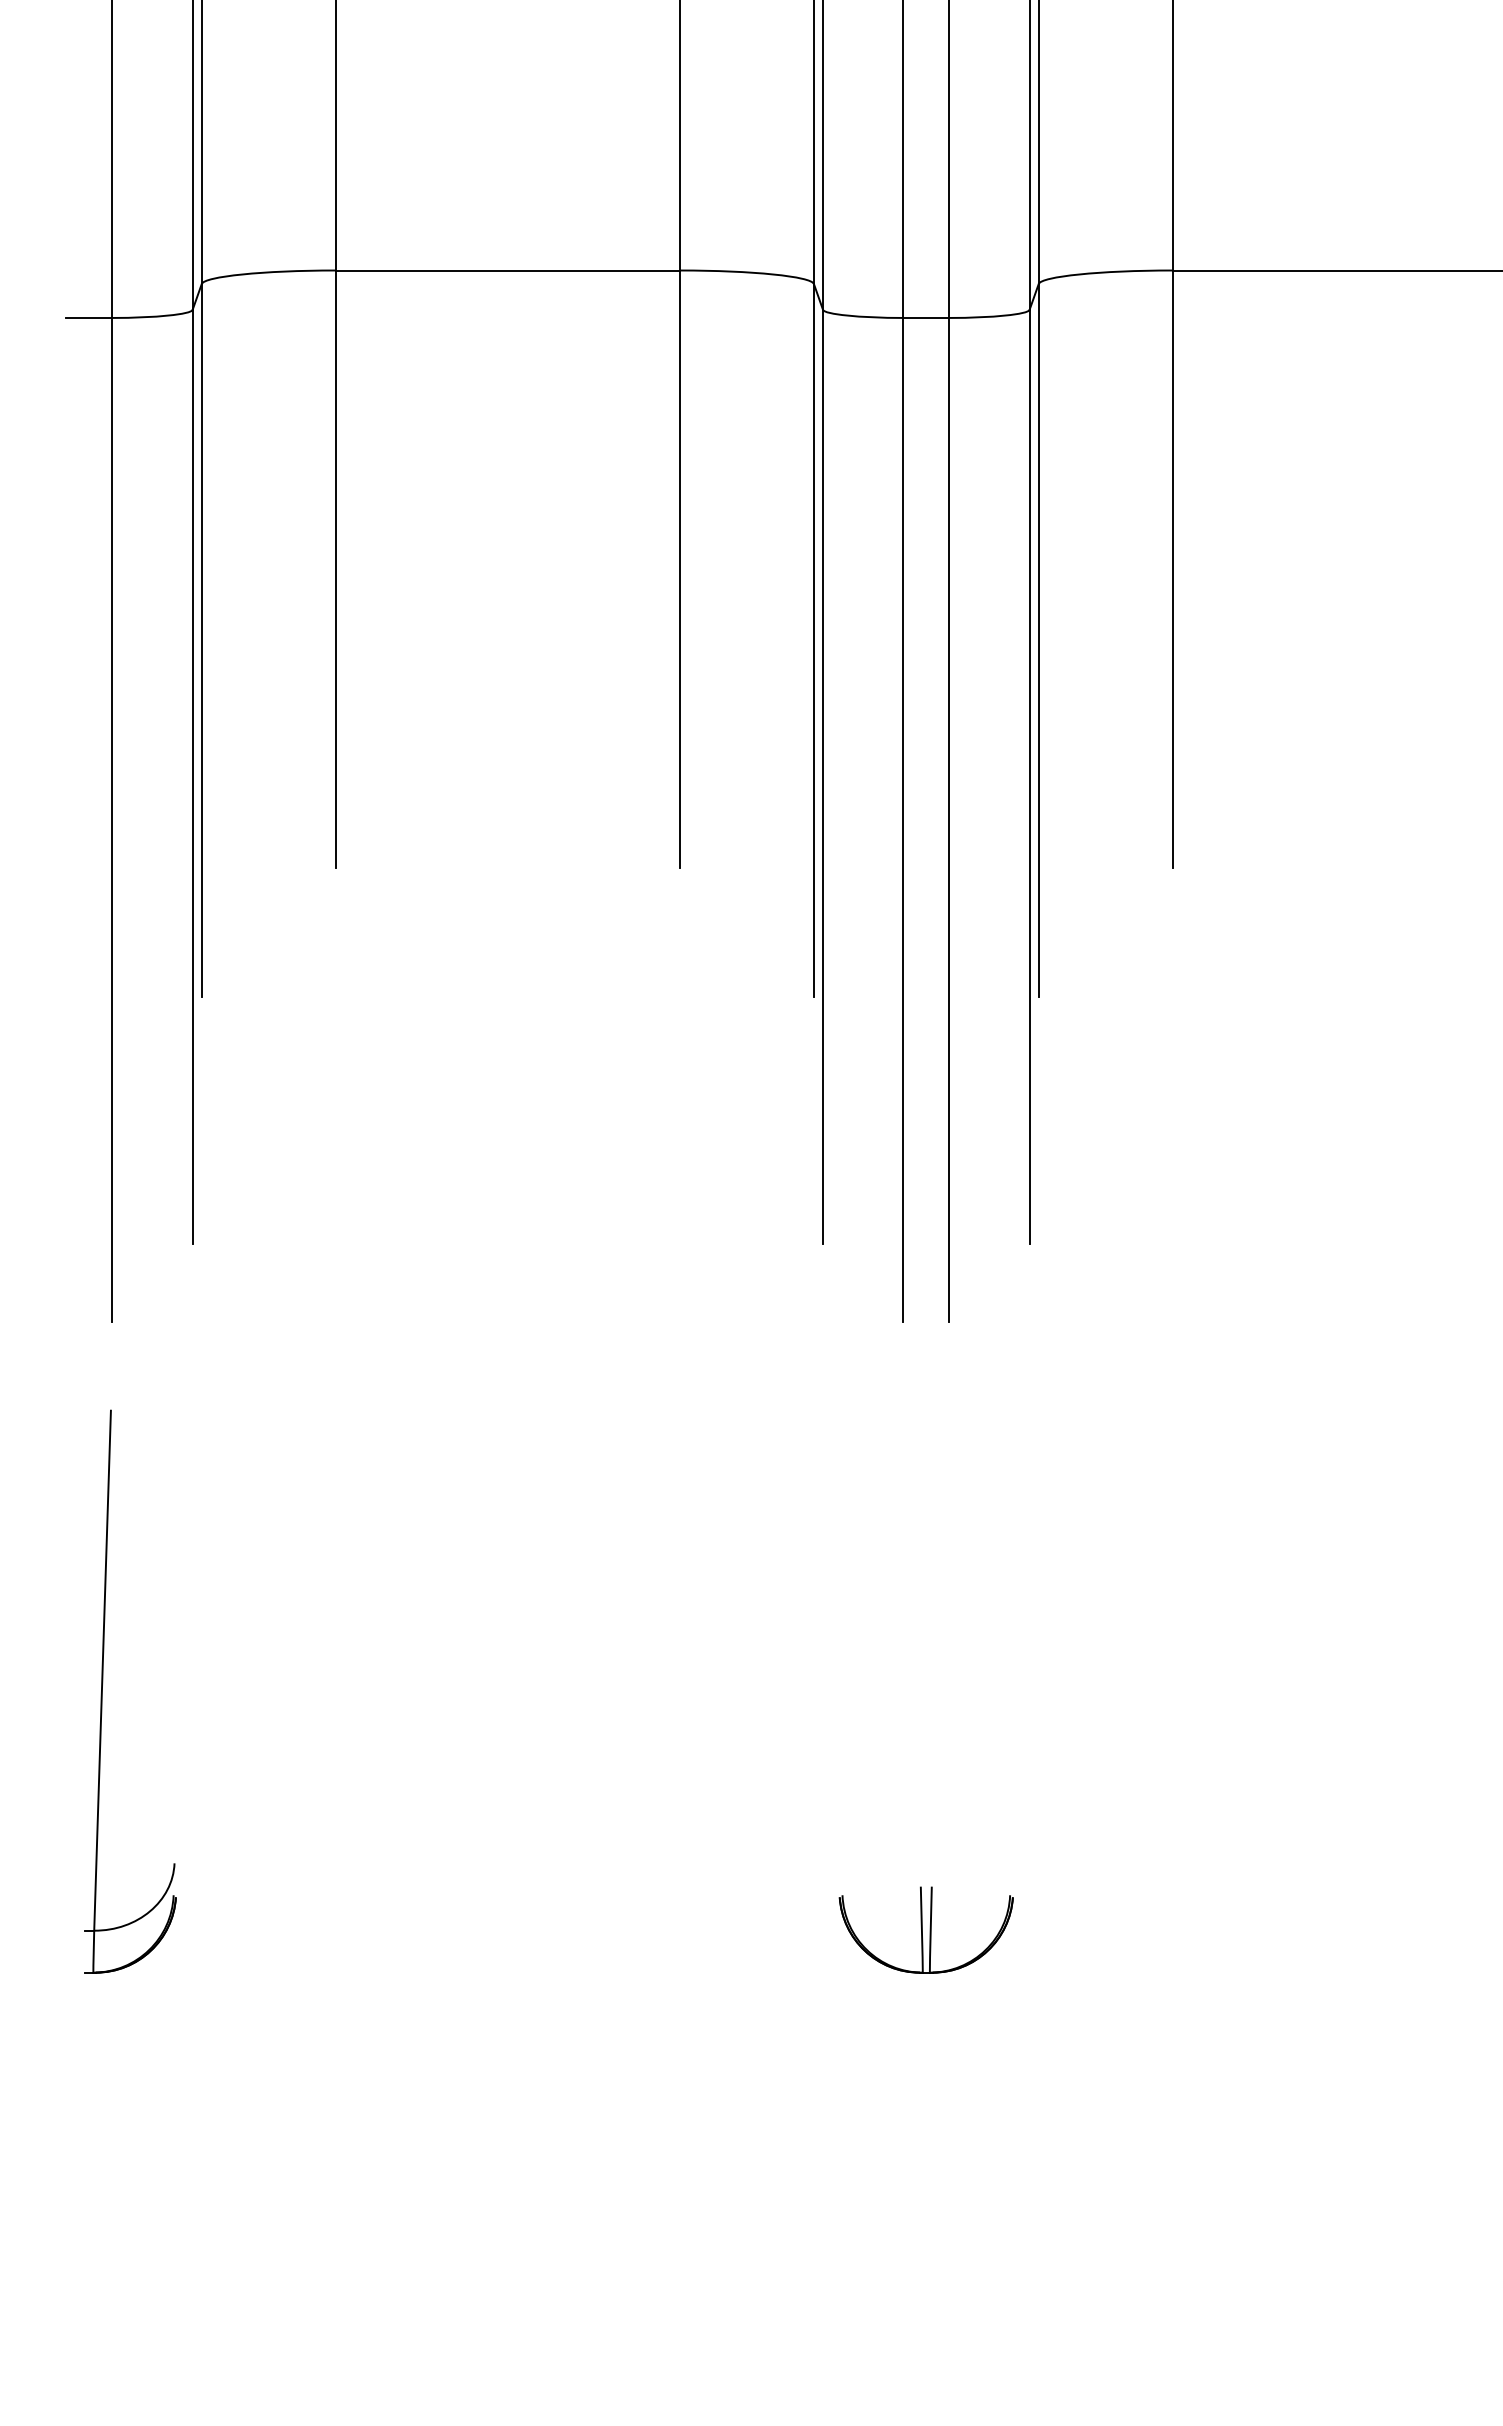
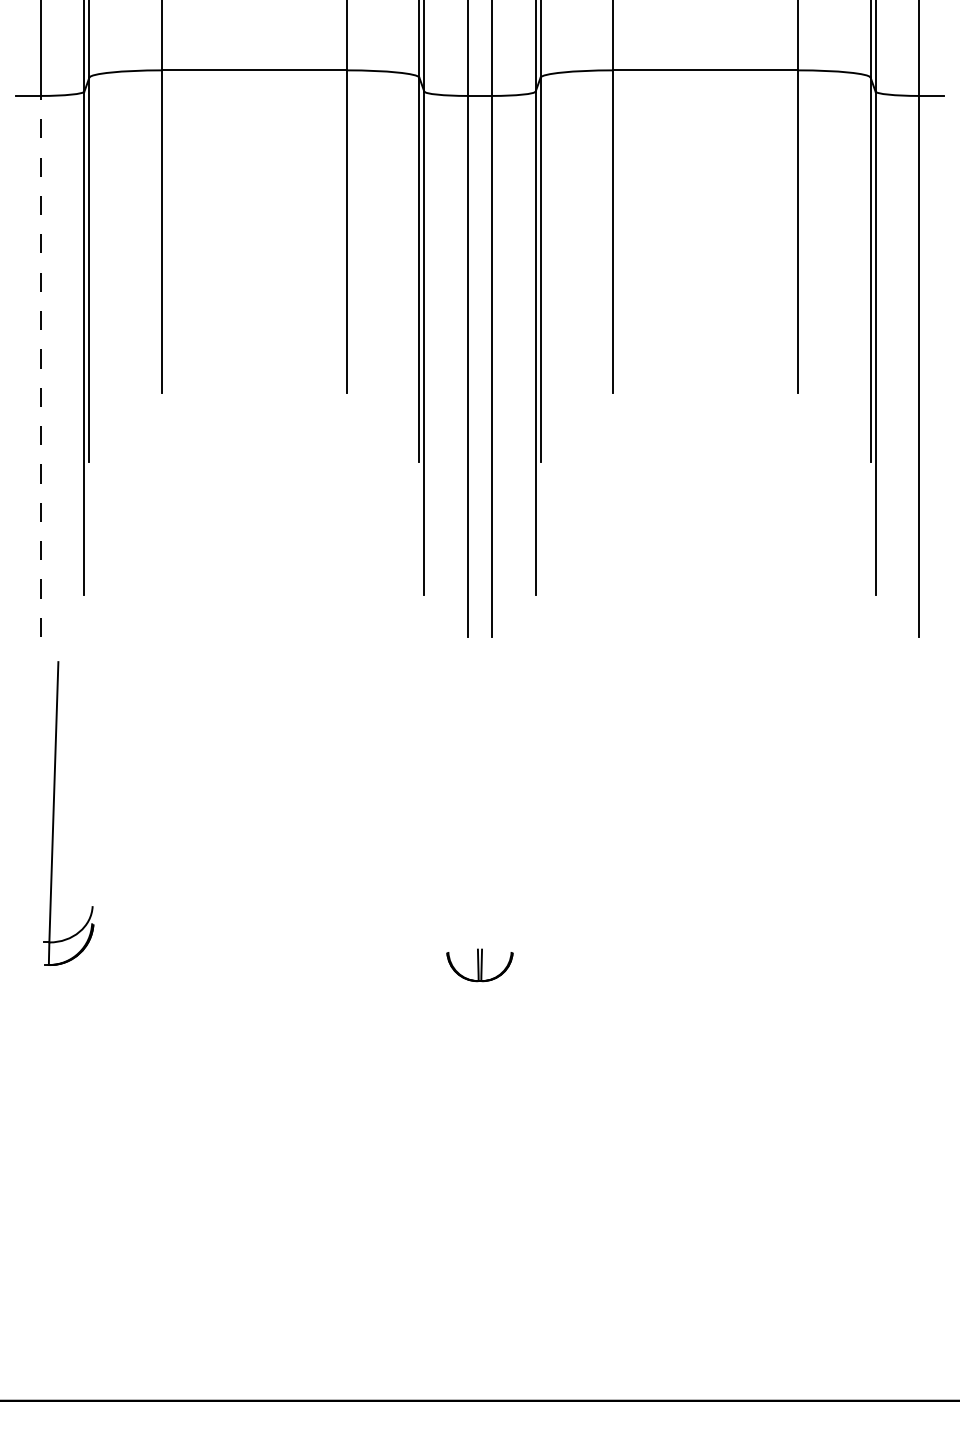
line: (113, 819) -> (41, 366), solid -> dashed
part: (103, 1691) -> (54, 813), moved
part: (925, 1928) -> (479, 964), size x0.7

